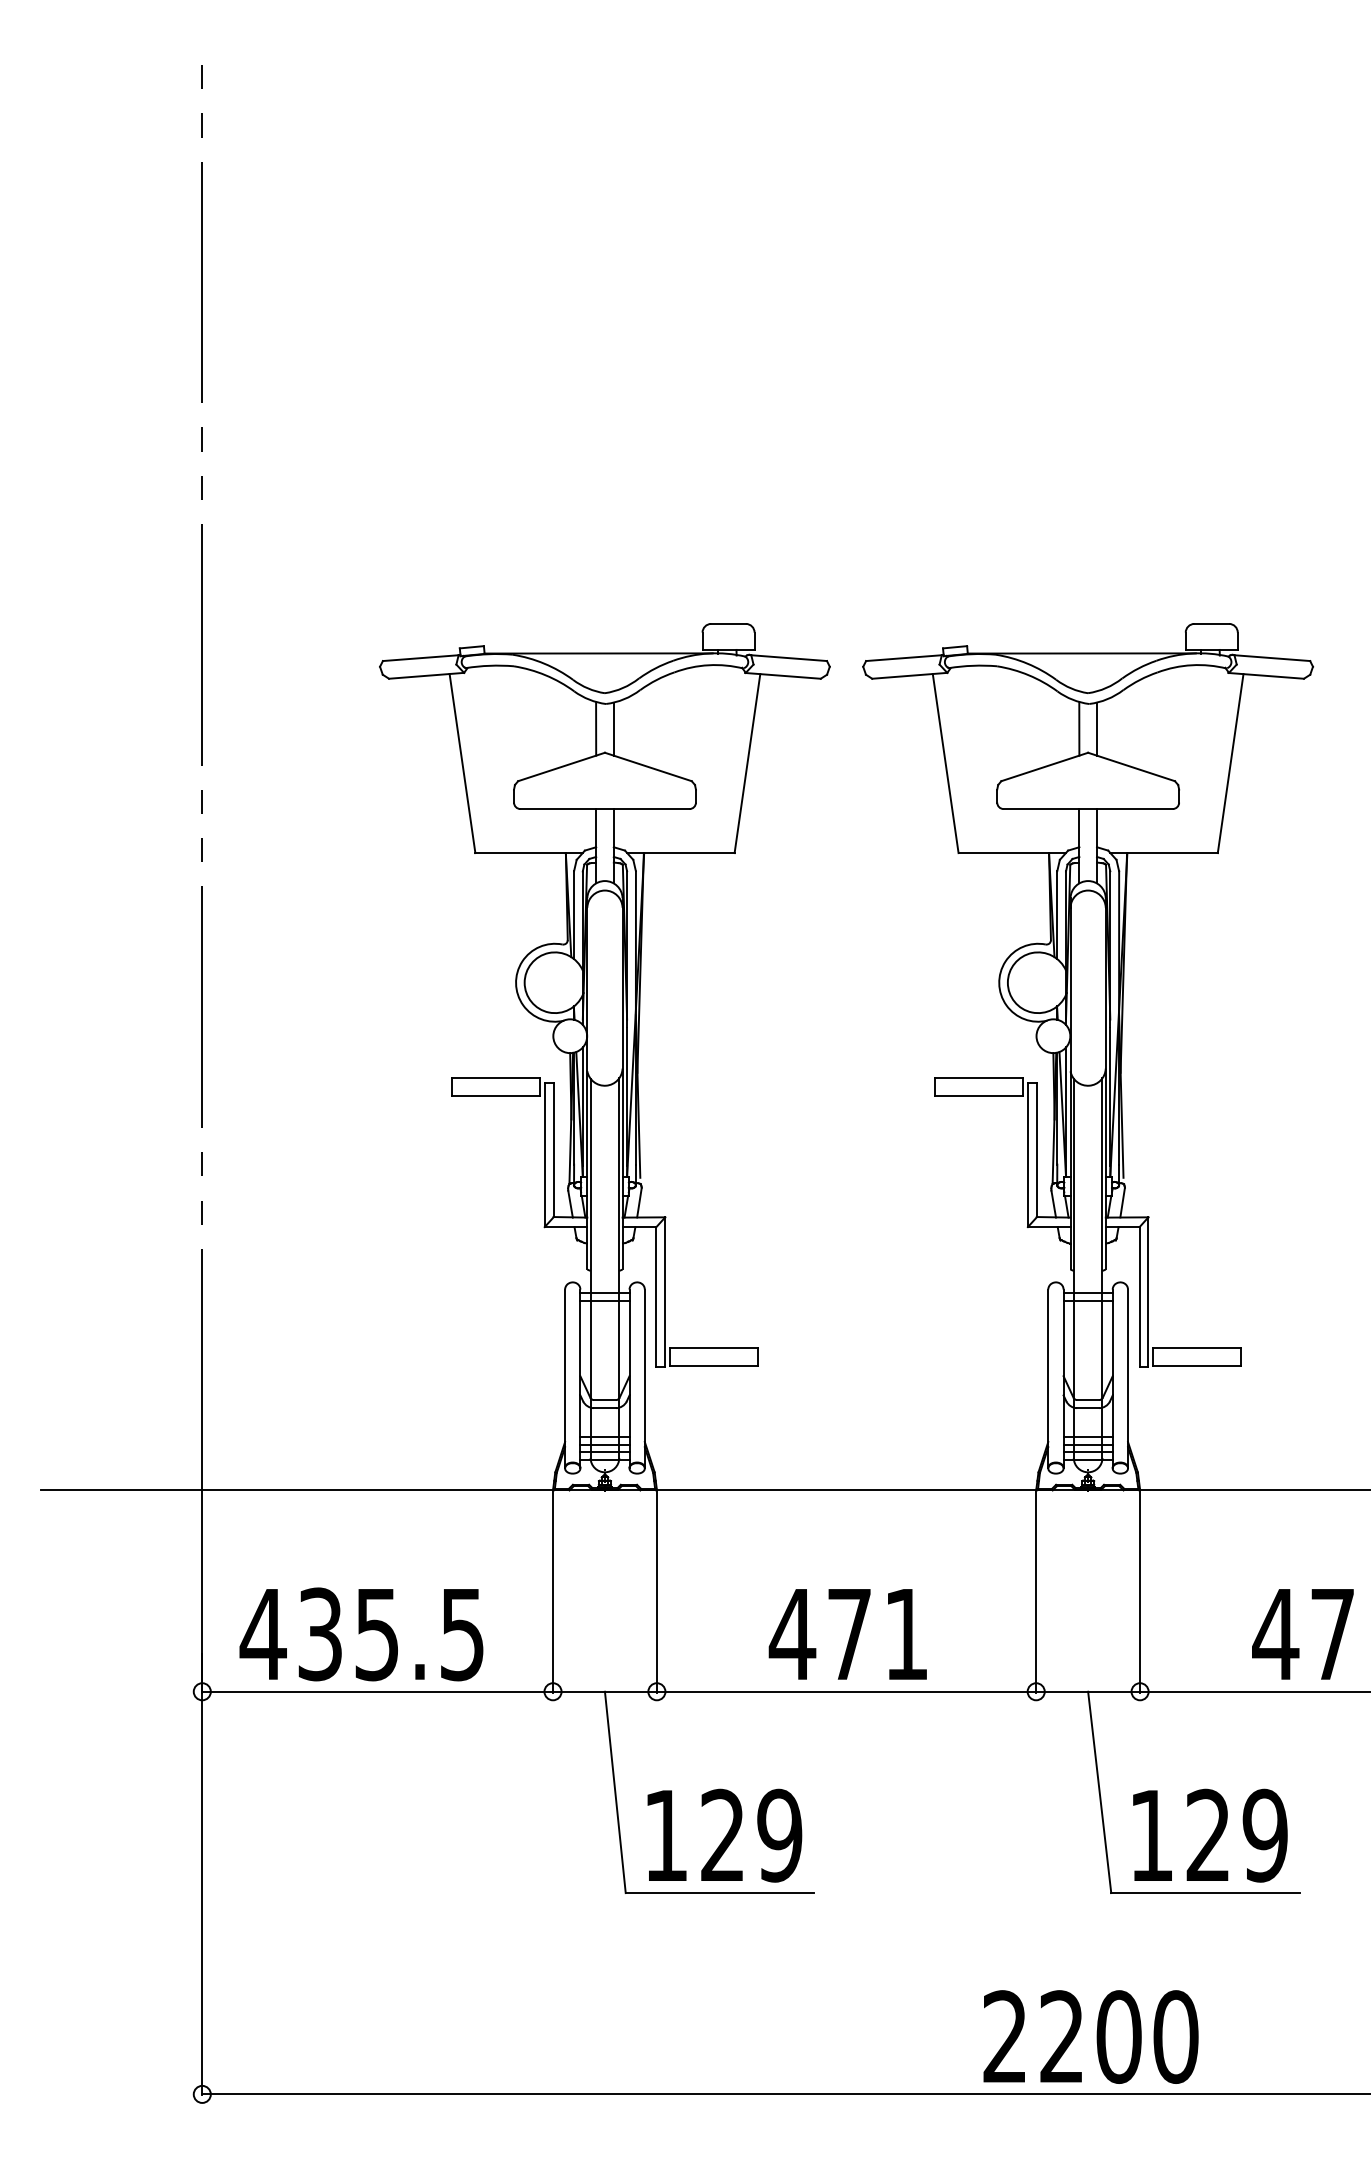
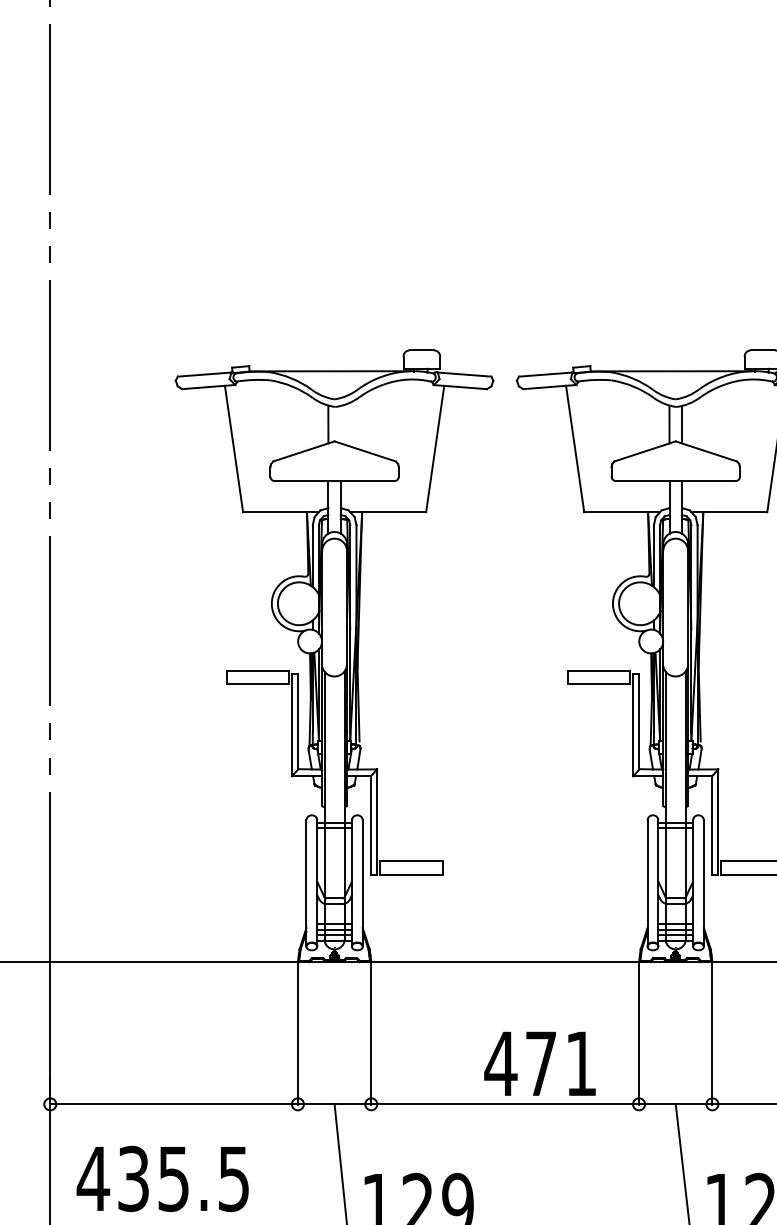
line: (613, 729) -> (340, 424), removed
text: (361, 1634) -> (162, 1178), moved
text: (847, 1634) -> (539, 1063), moved

